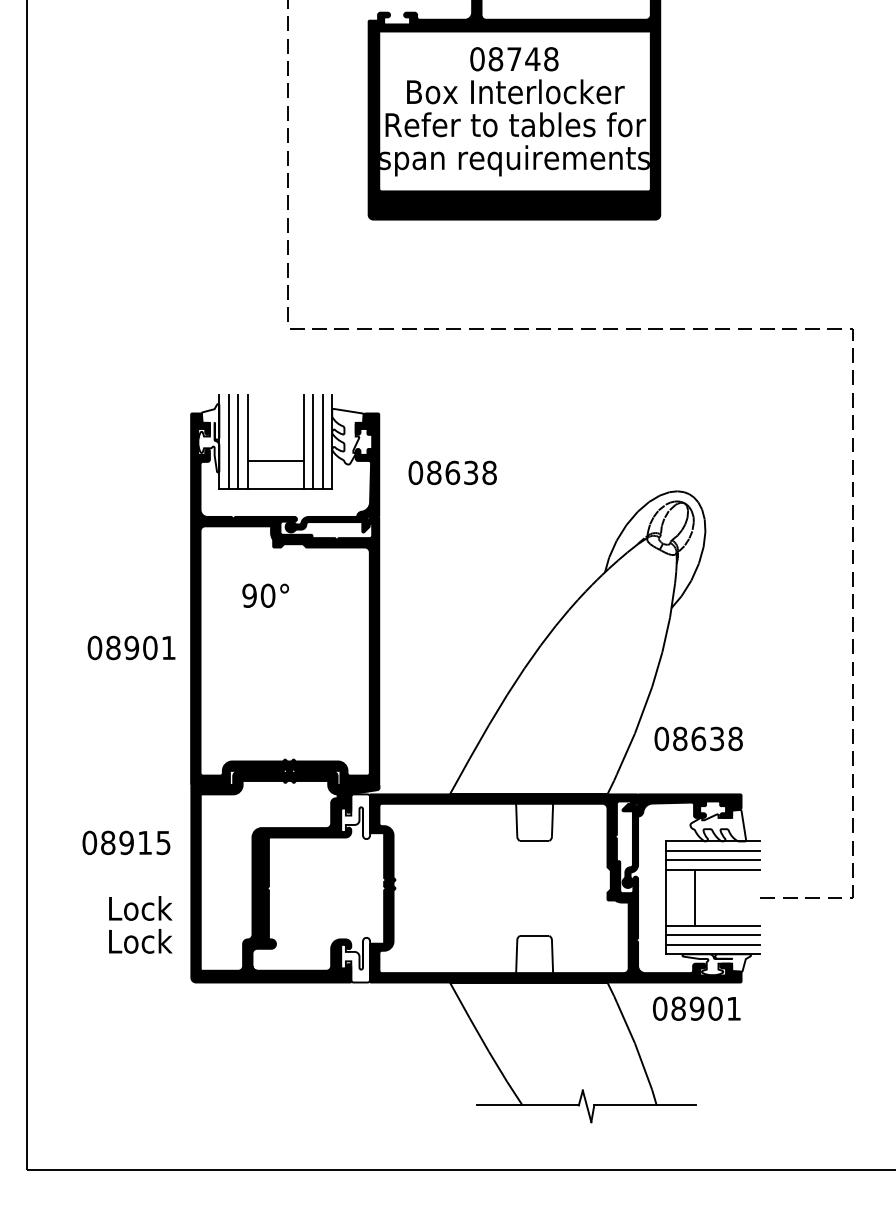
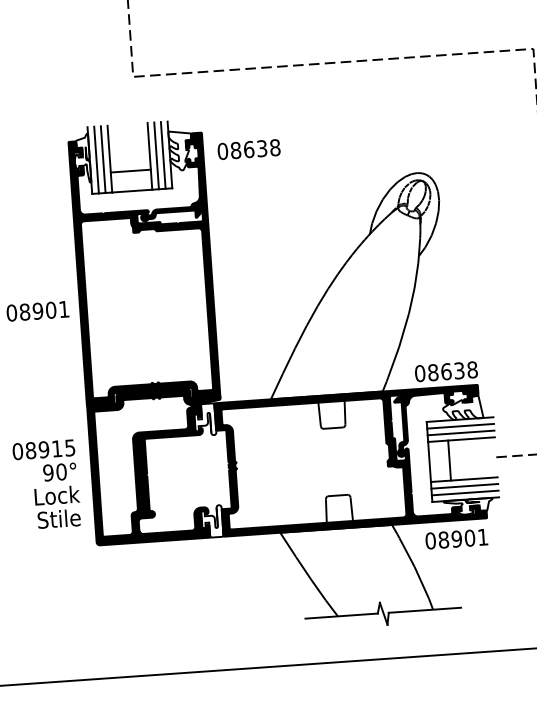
text: (452, 472) -> (248, 149), moved
text: (265, 595) -> (59, 471), moved
text: (698, 738) -> (446, 371), moved
text: (140, 941) -> (58, 519), Lock -> Stile

